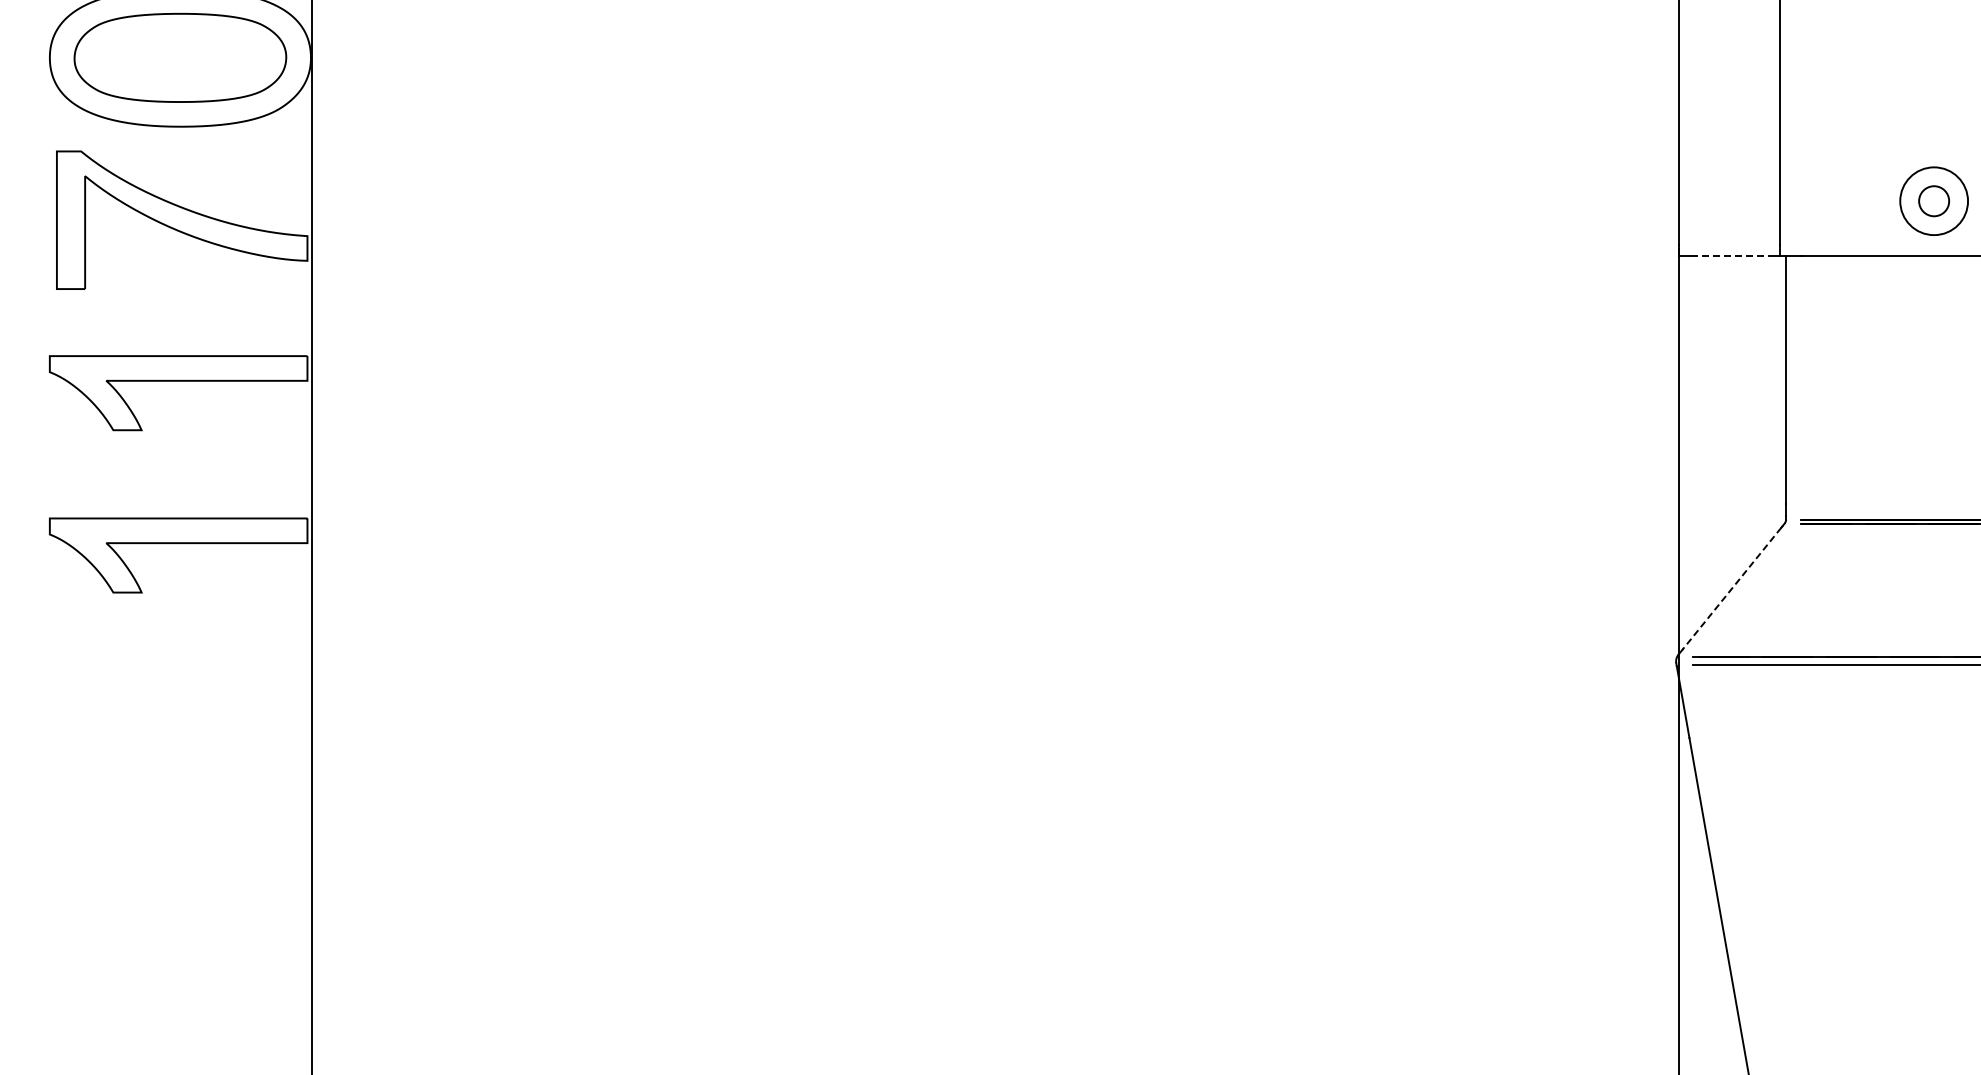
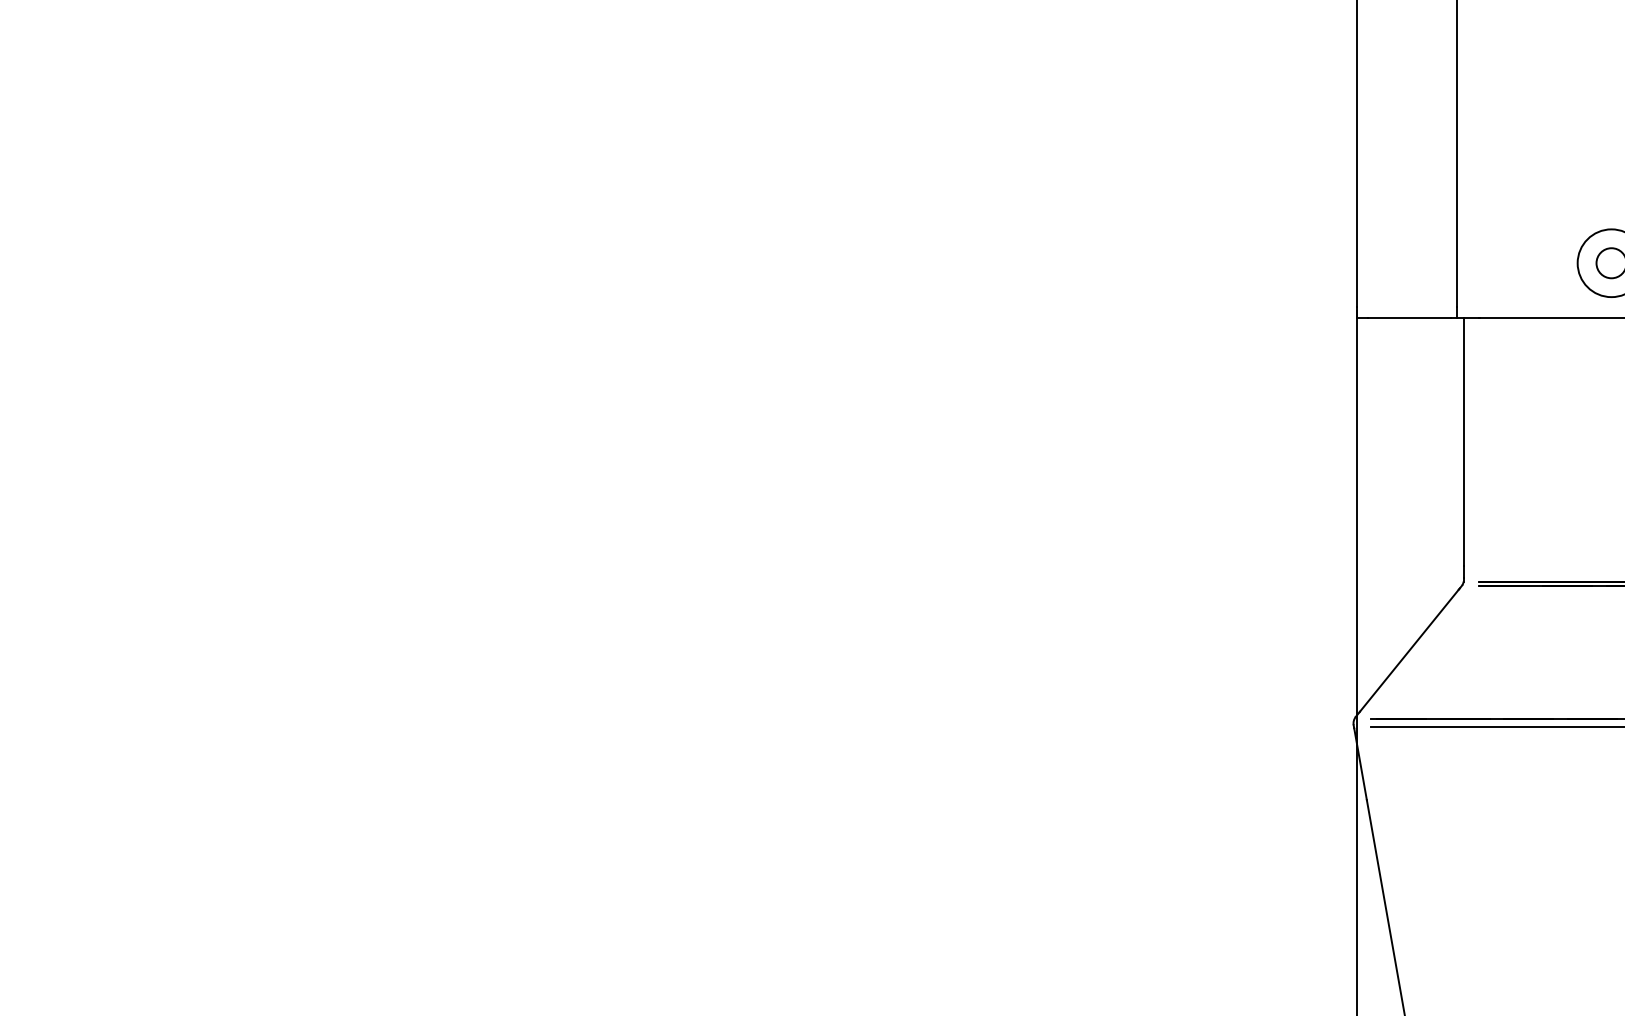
line: (1732, 256) -> (1409, 318), dashed -> solid
line: (1731, 588) -> (1408, 650), dashed -> solid

